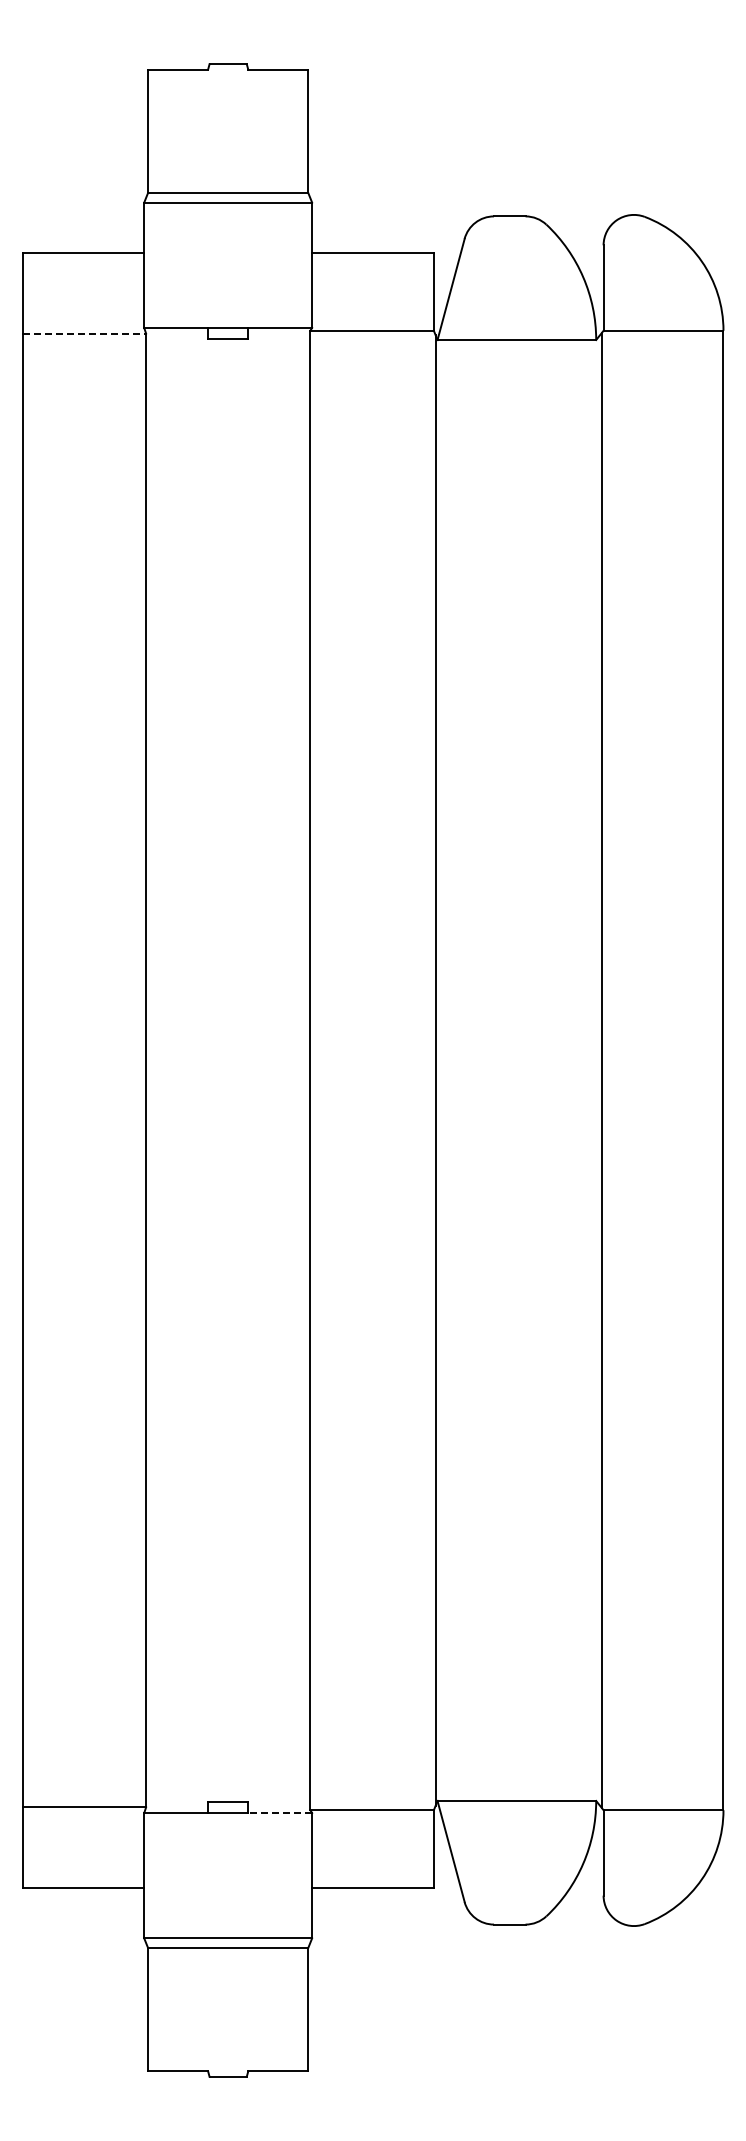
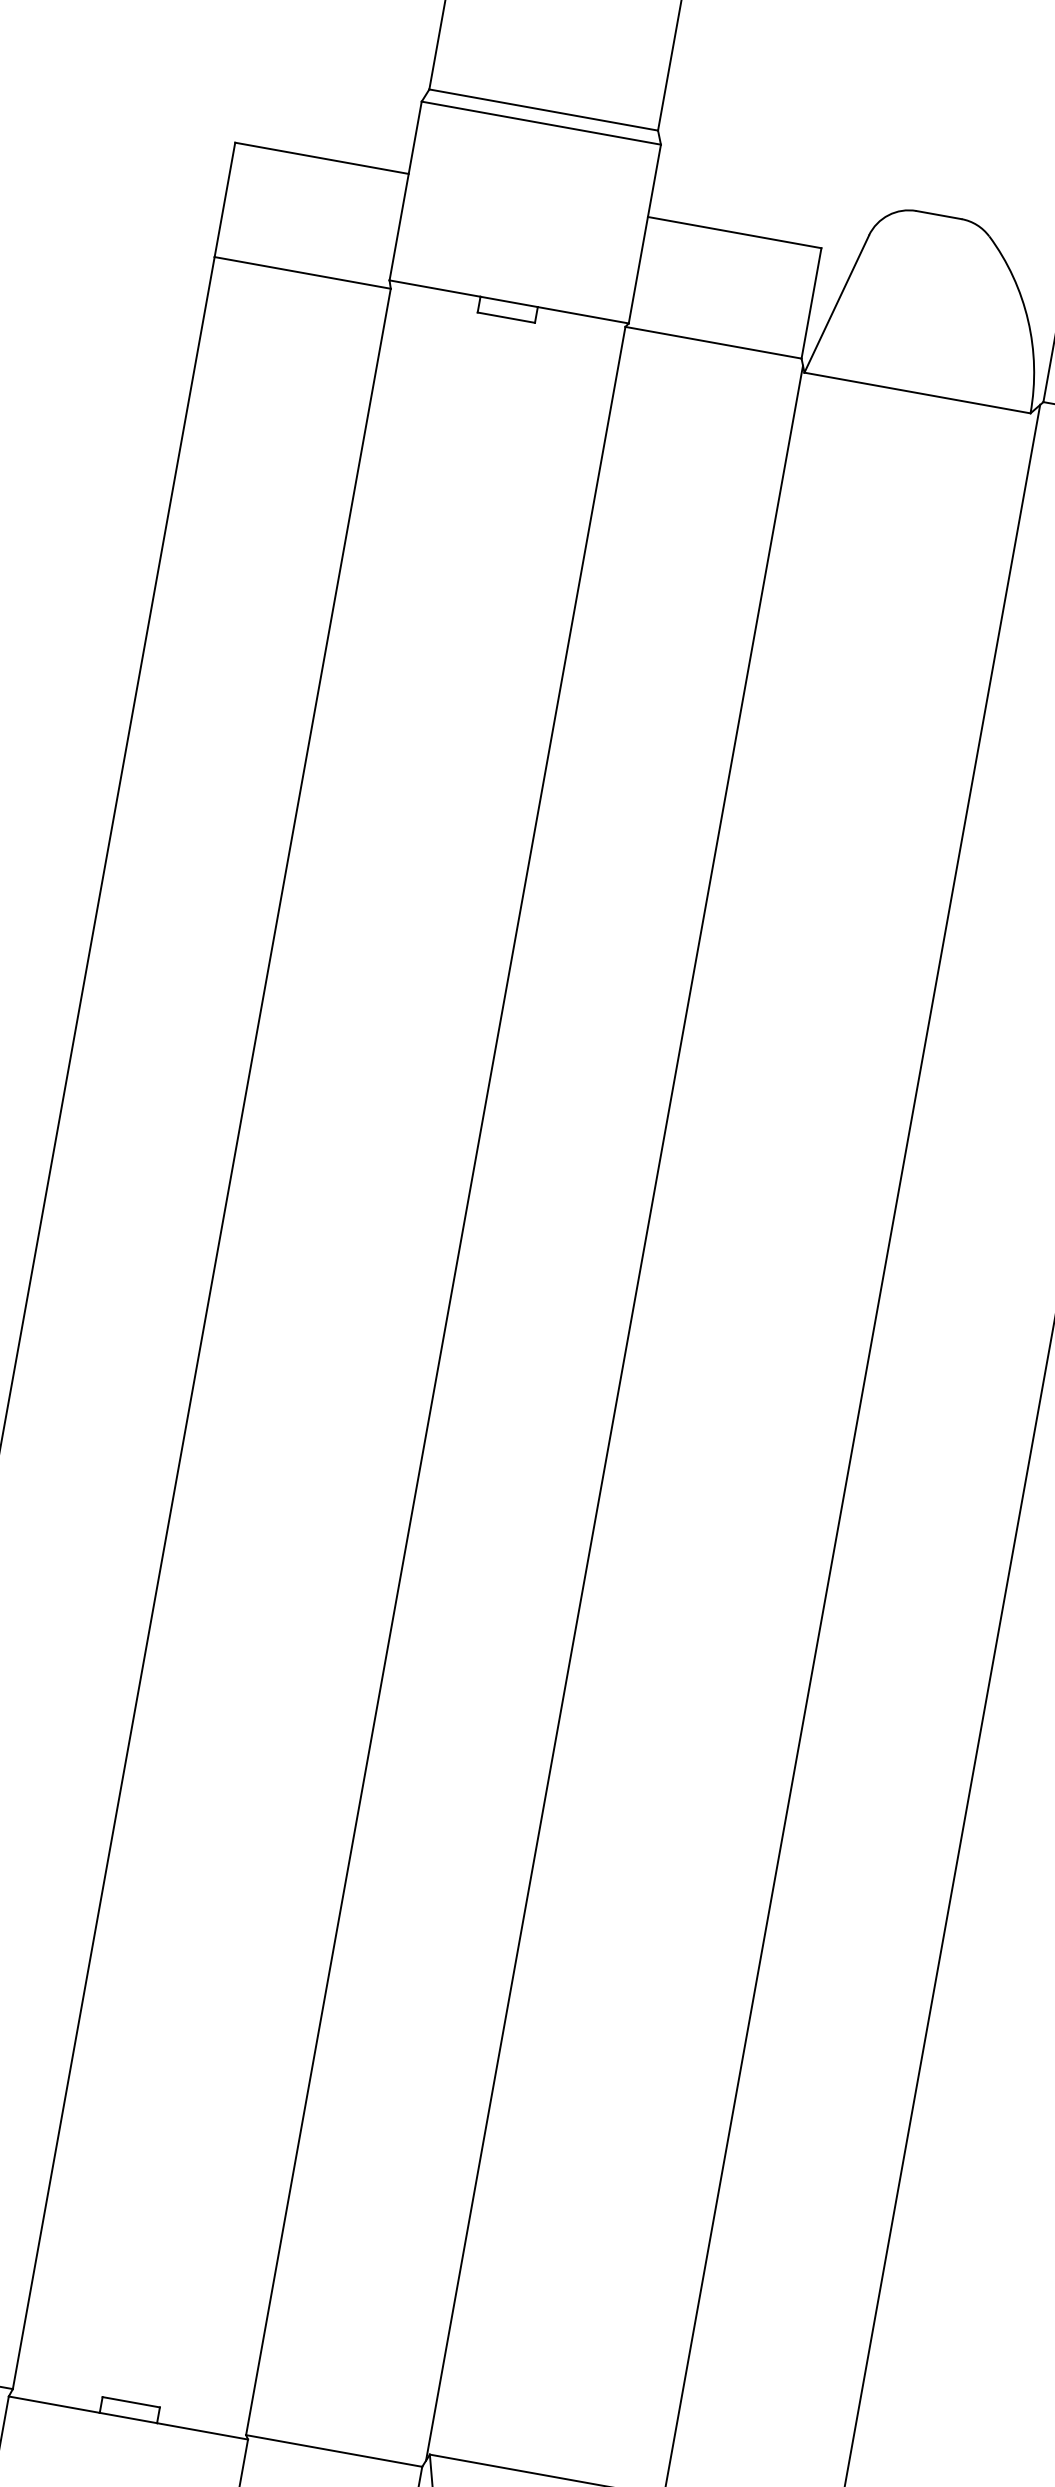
line: (84, 333) -> (303, 272), dashed -> solid
line: (280, 1812) -> (203, 2430), dashed -> solid

